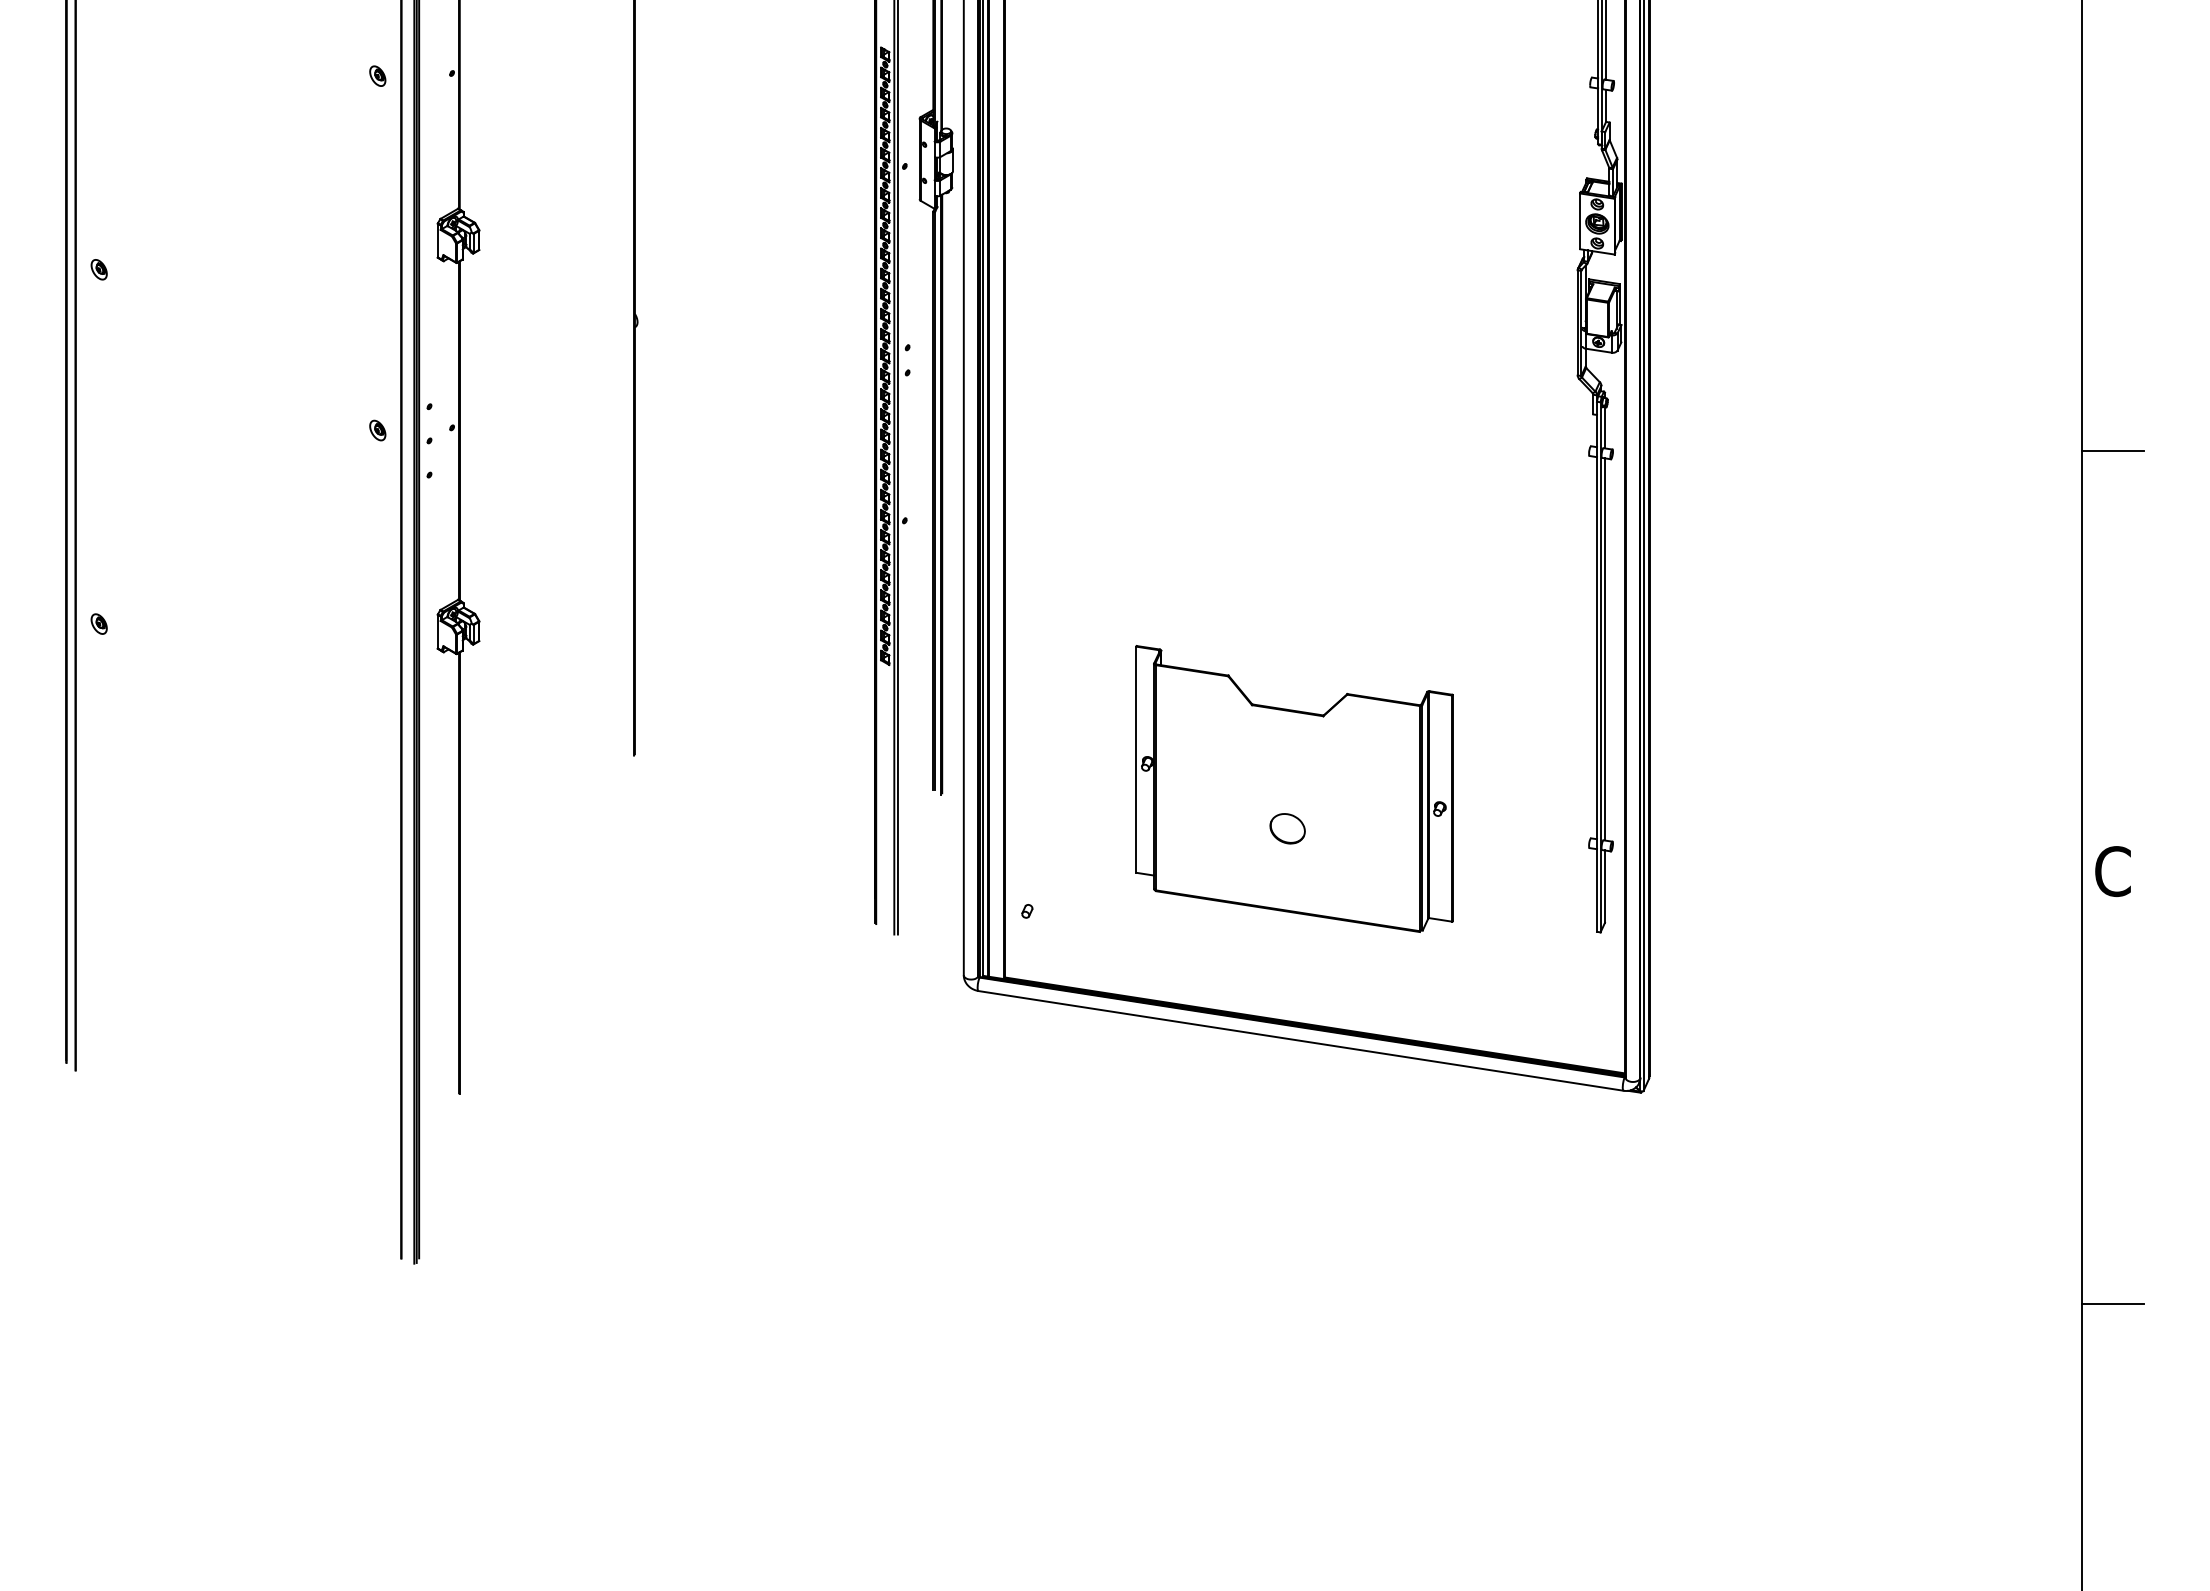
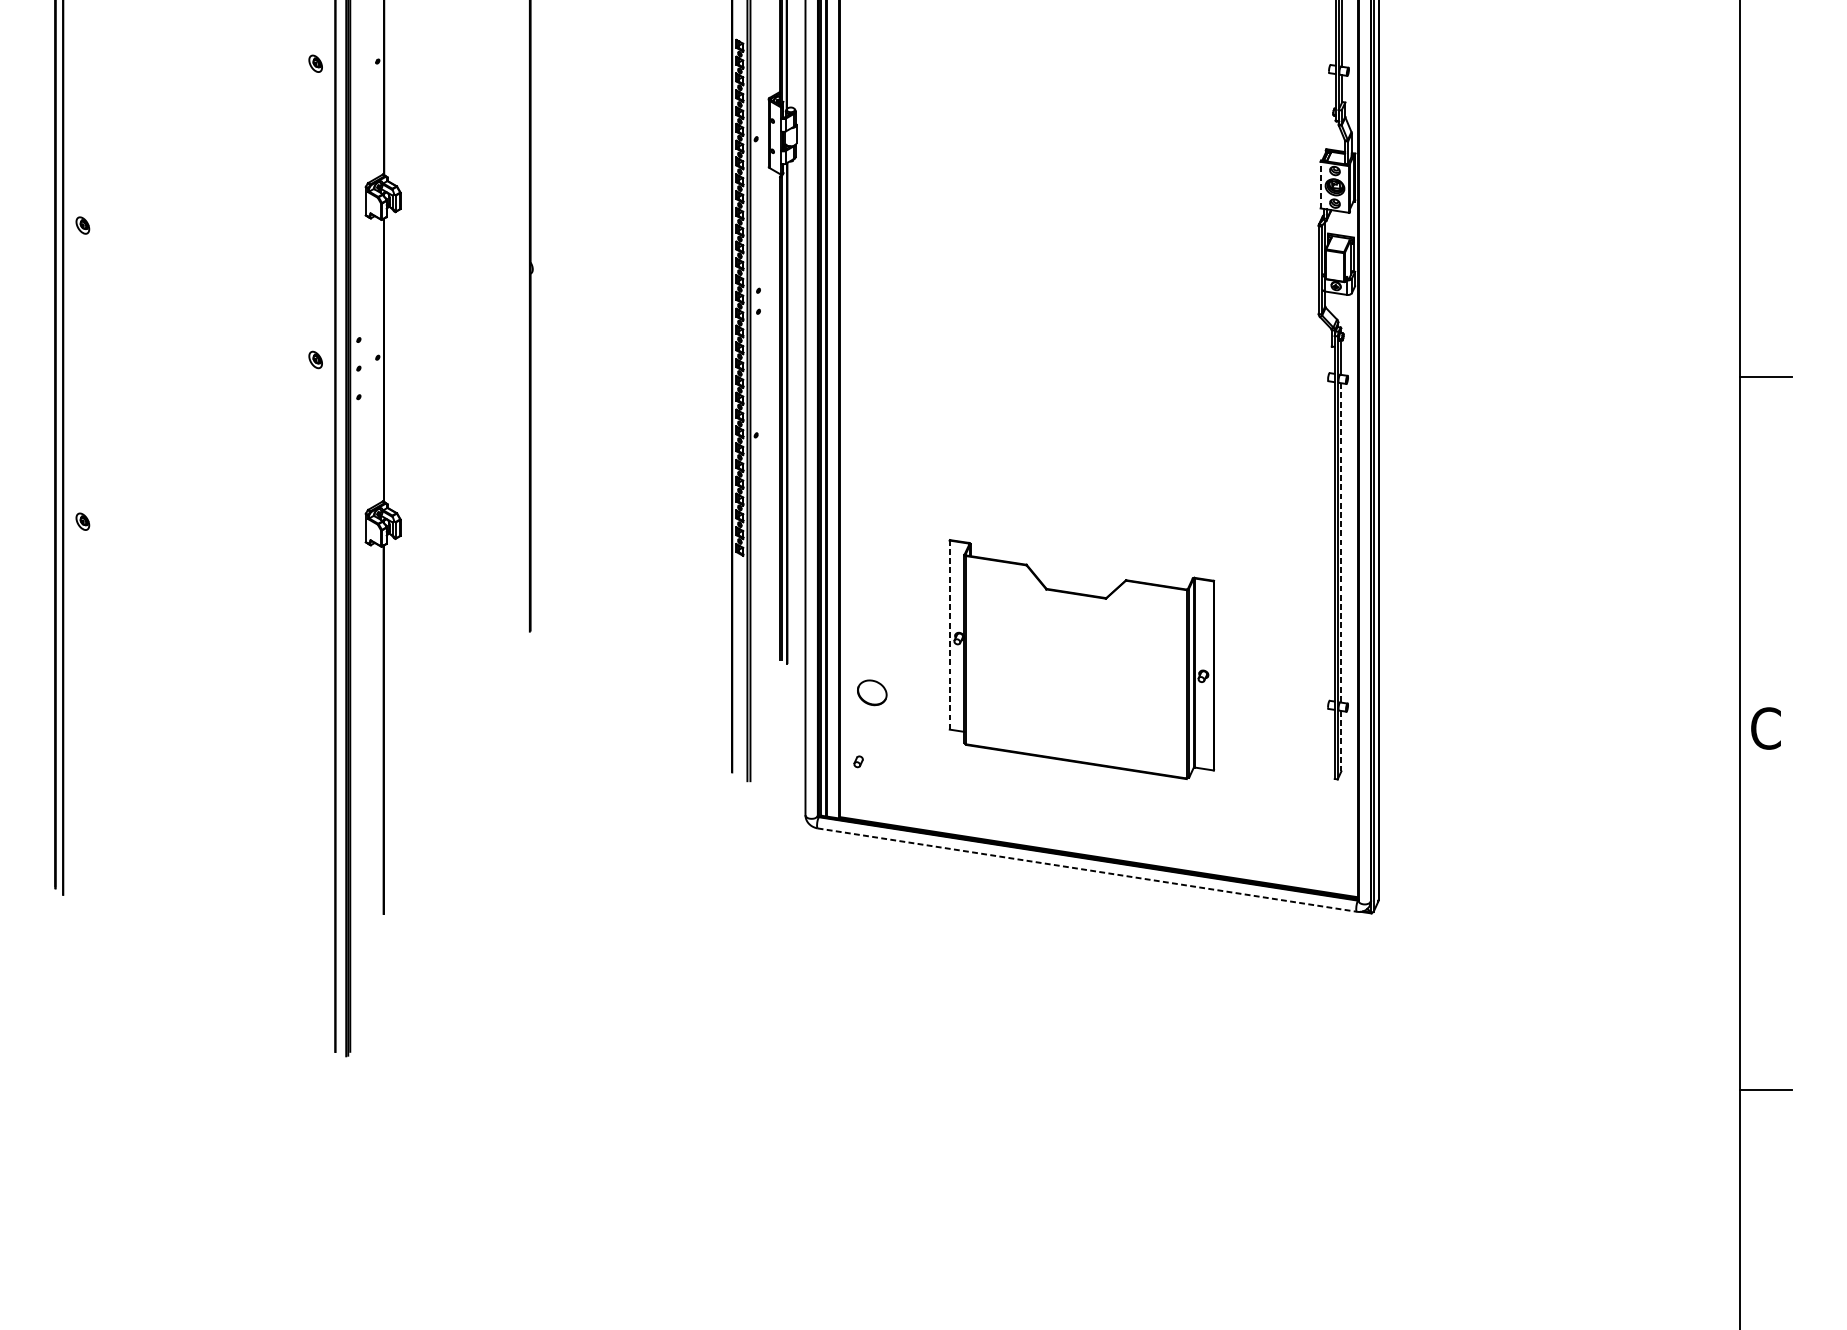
line: (1580, 221) -> (1320, 185), solid -> dashed
line: (1605, 649) -> (1341, 542), solid -> dashed
line: (1136, 759) -> (949, 634), solid -> dashed
part: (1287, 828) -> (872, 692), moved
line: (1605, 887) -> (1341, 741), solid -> dashed
line: (1301, 1040) -> (1087, 869), solid -> dashed

